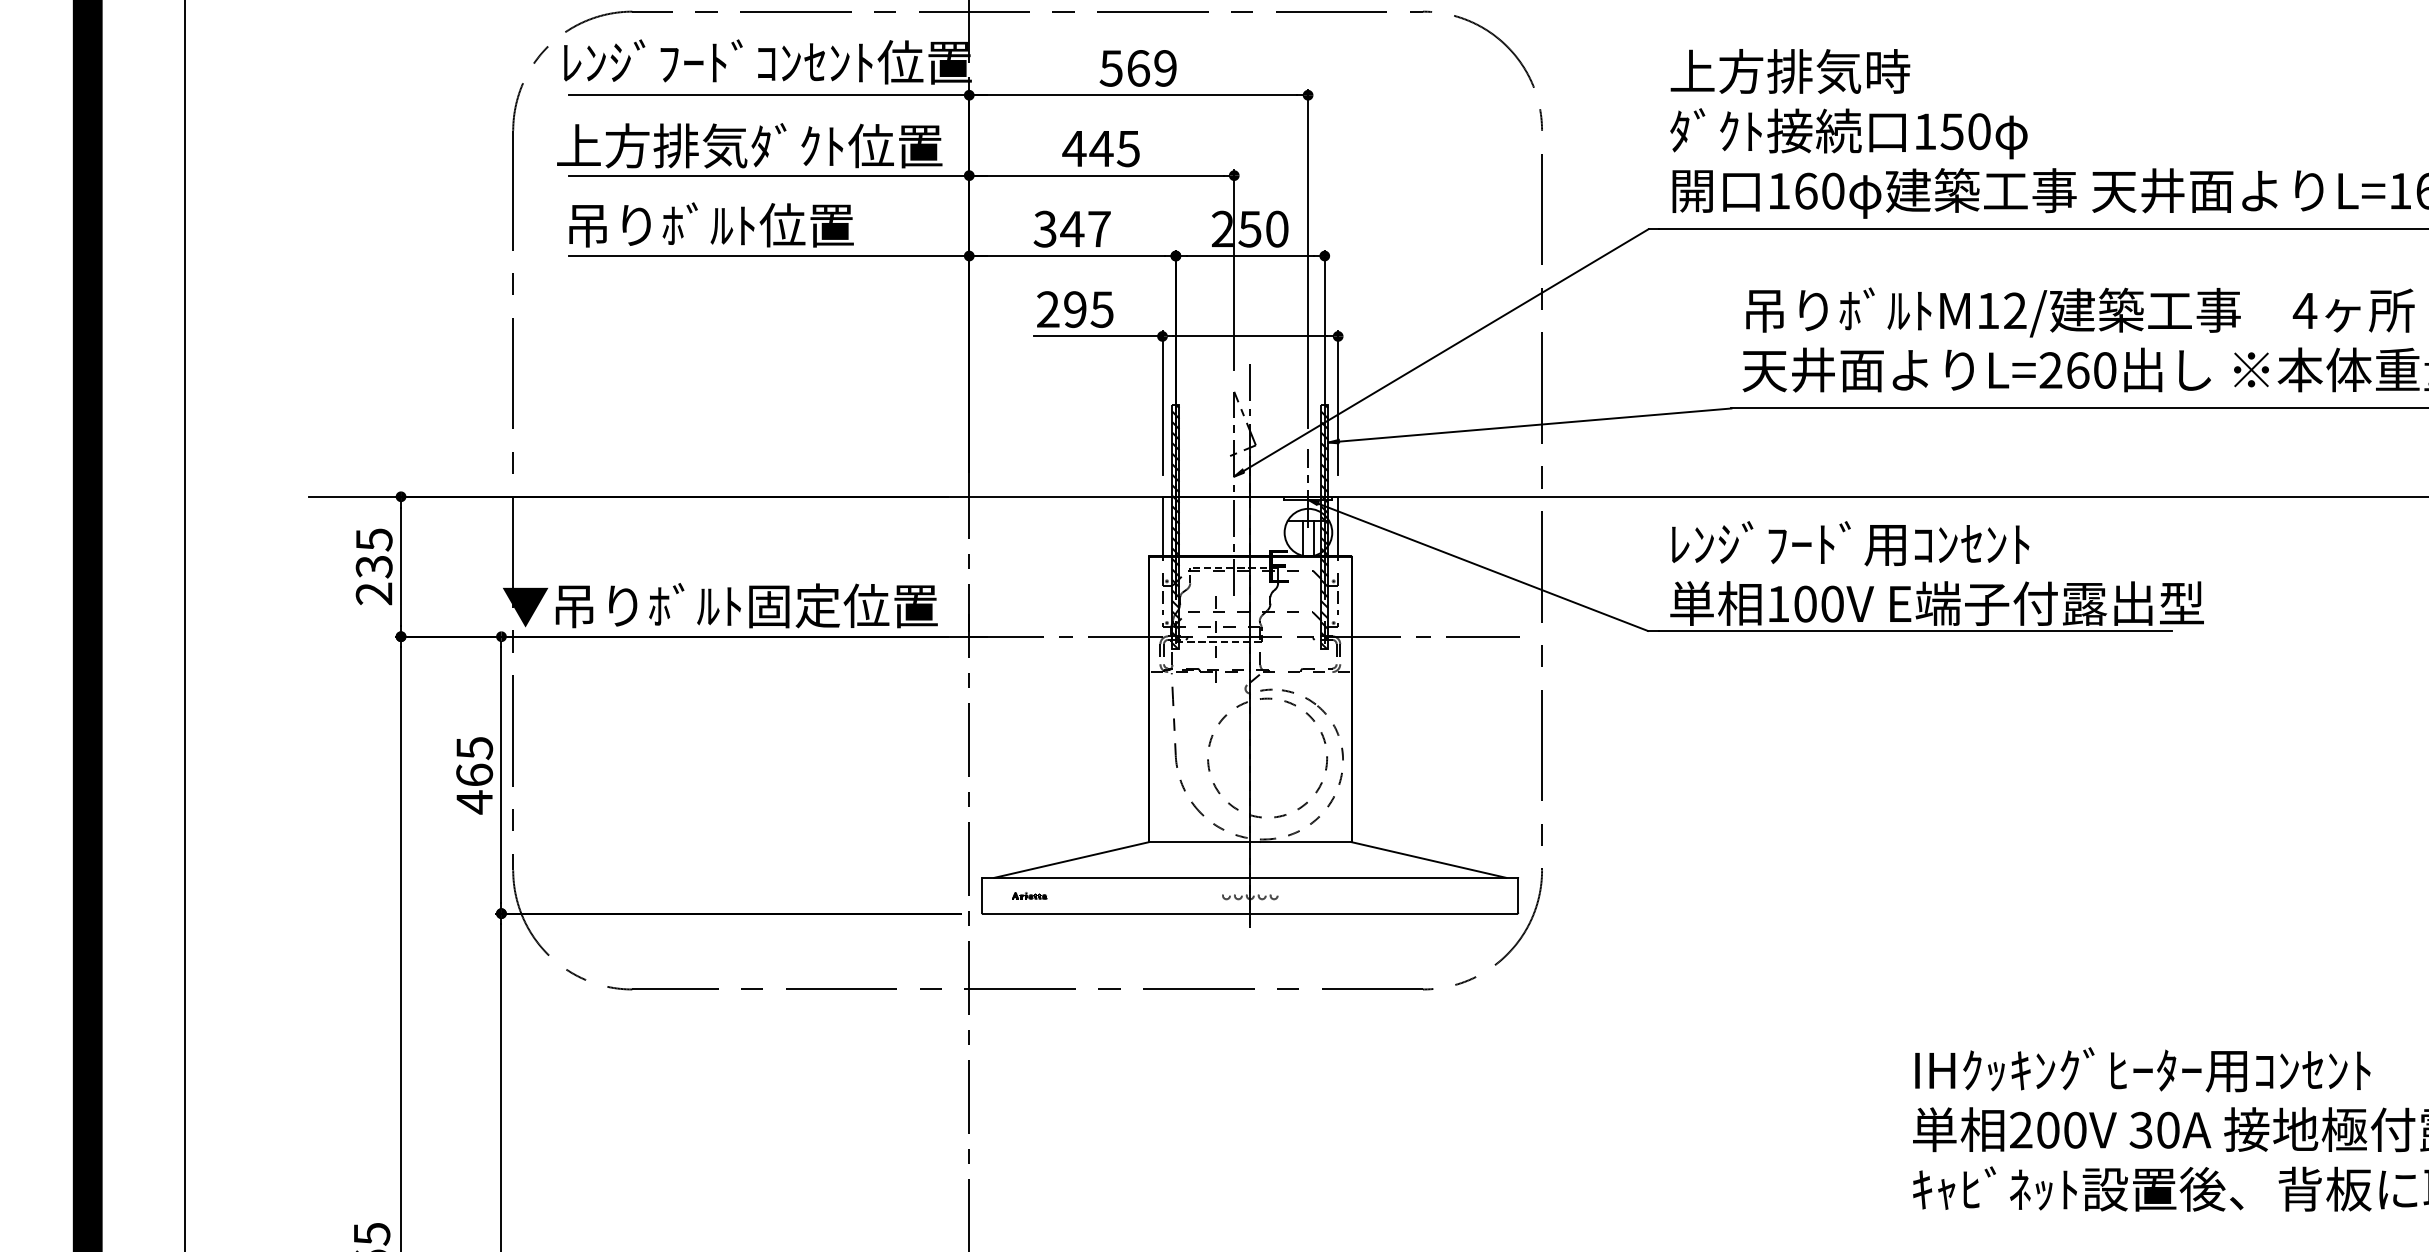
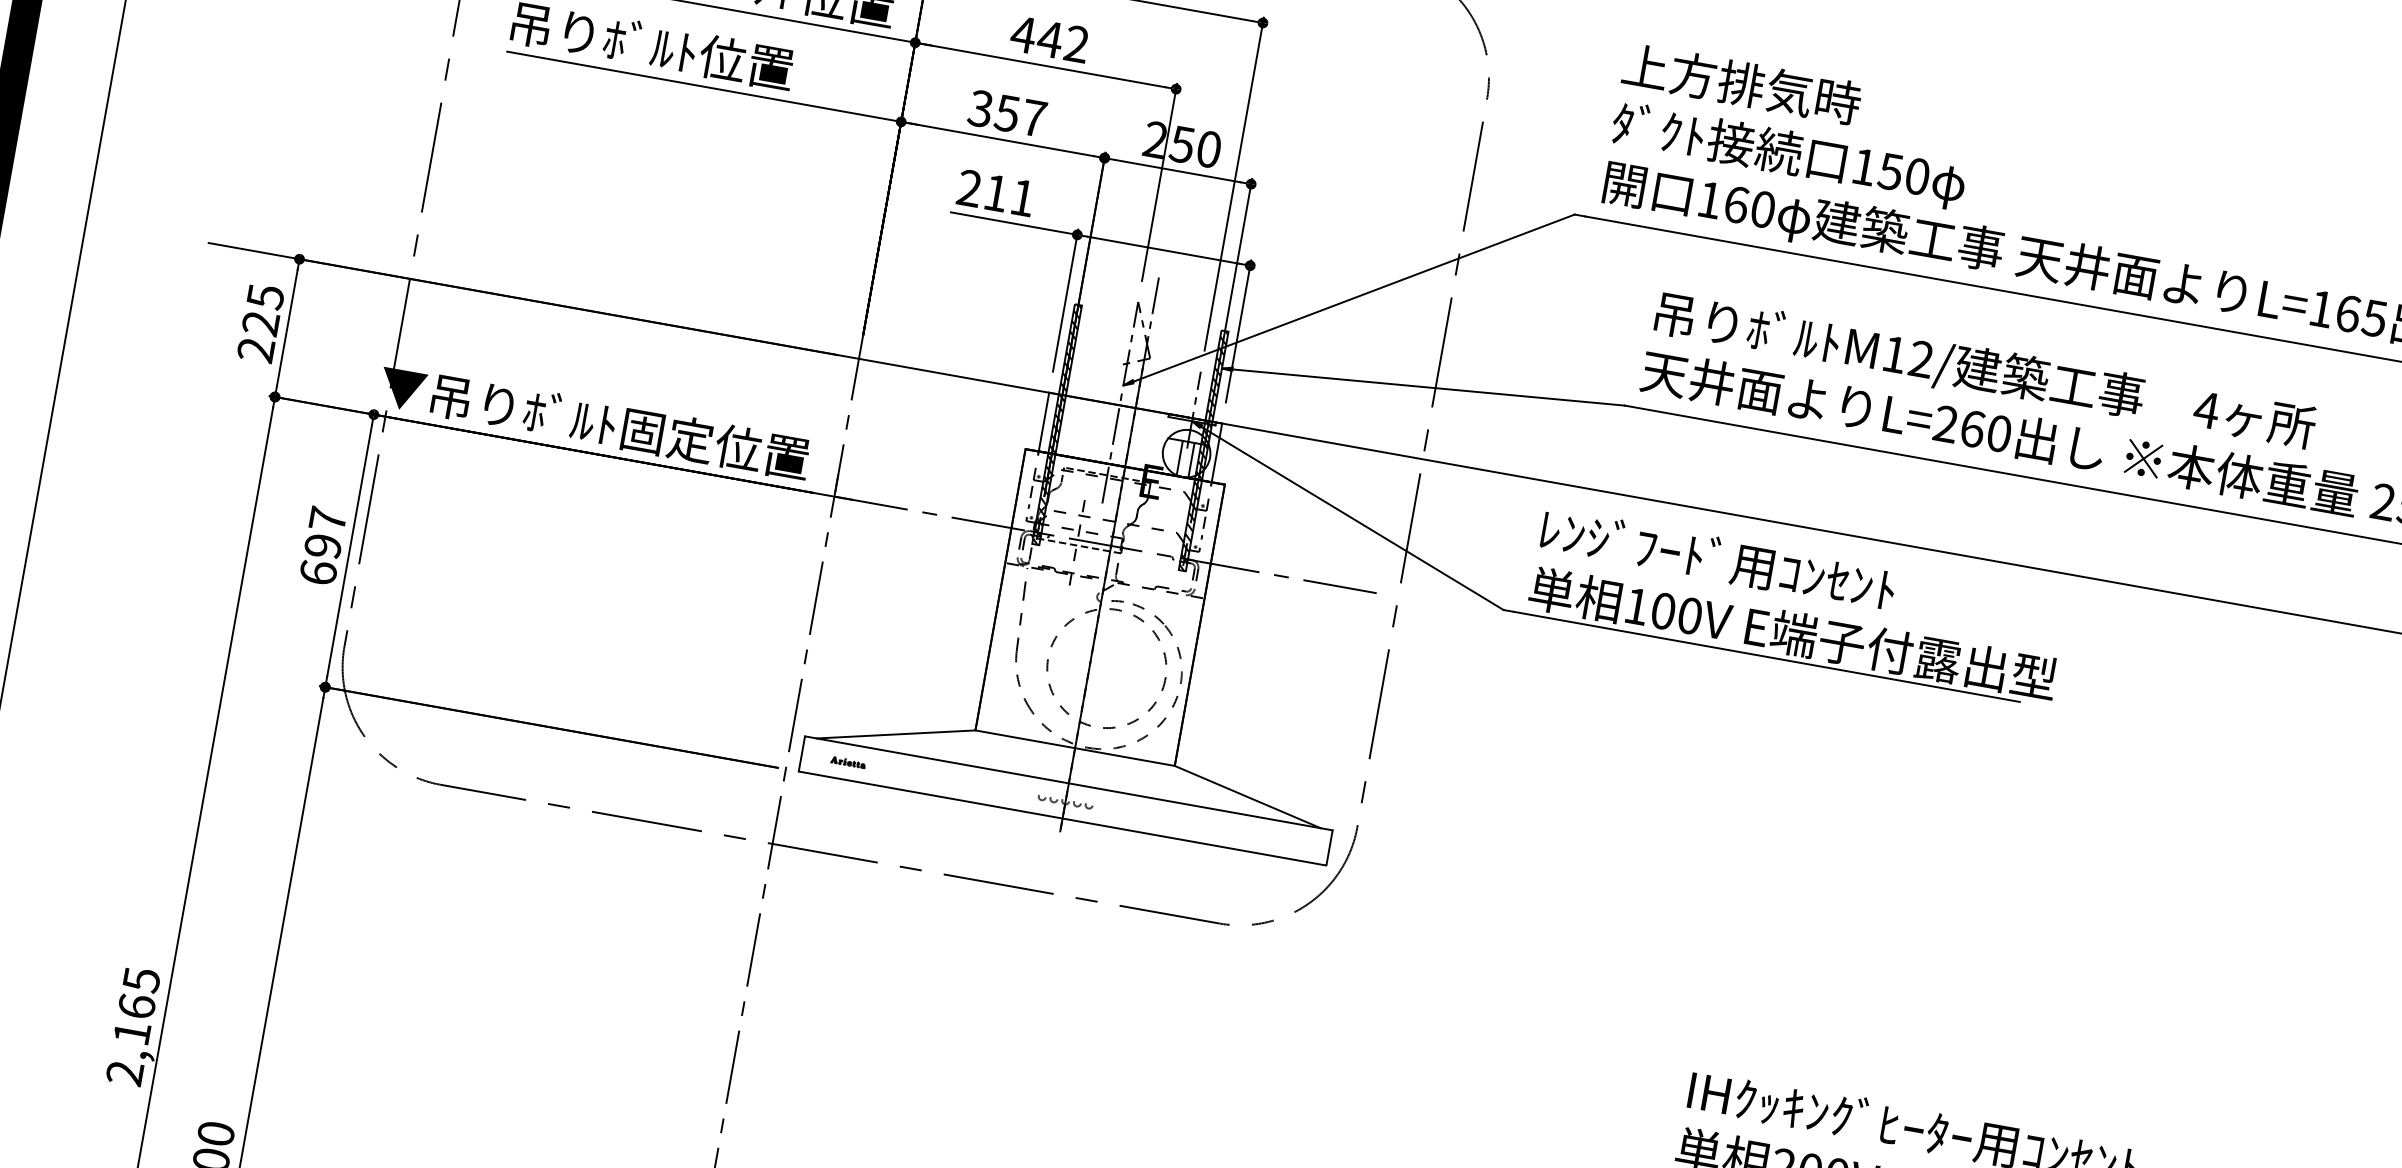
text: (1127, 148) -> (1075, 43), 445 -> 442
text: (1072, 229) -> (1007, 113), 347 -> 357
text: (1088, 309) -> (1009, 195), 295 -> 211
text: (374, 566) -> (261, 323), 235 -> 225
text: (474, 775) -> (322, 546), 465 -> 697

